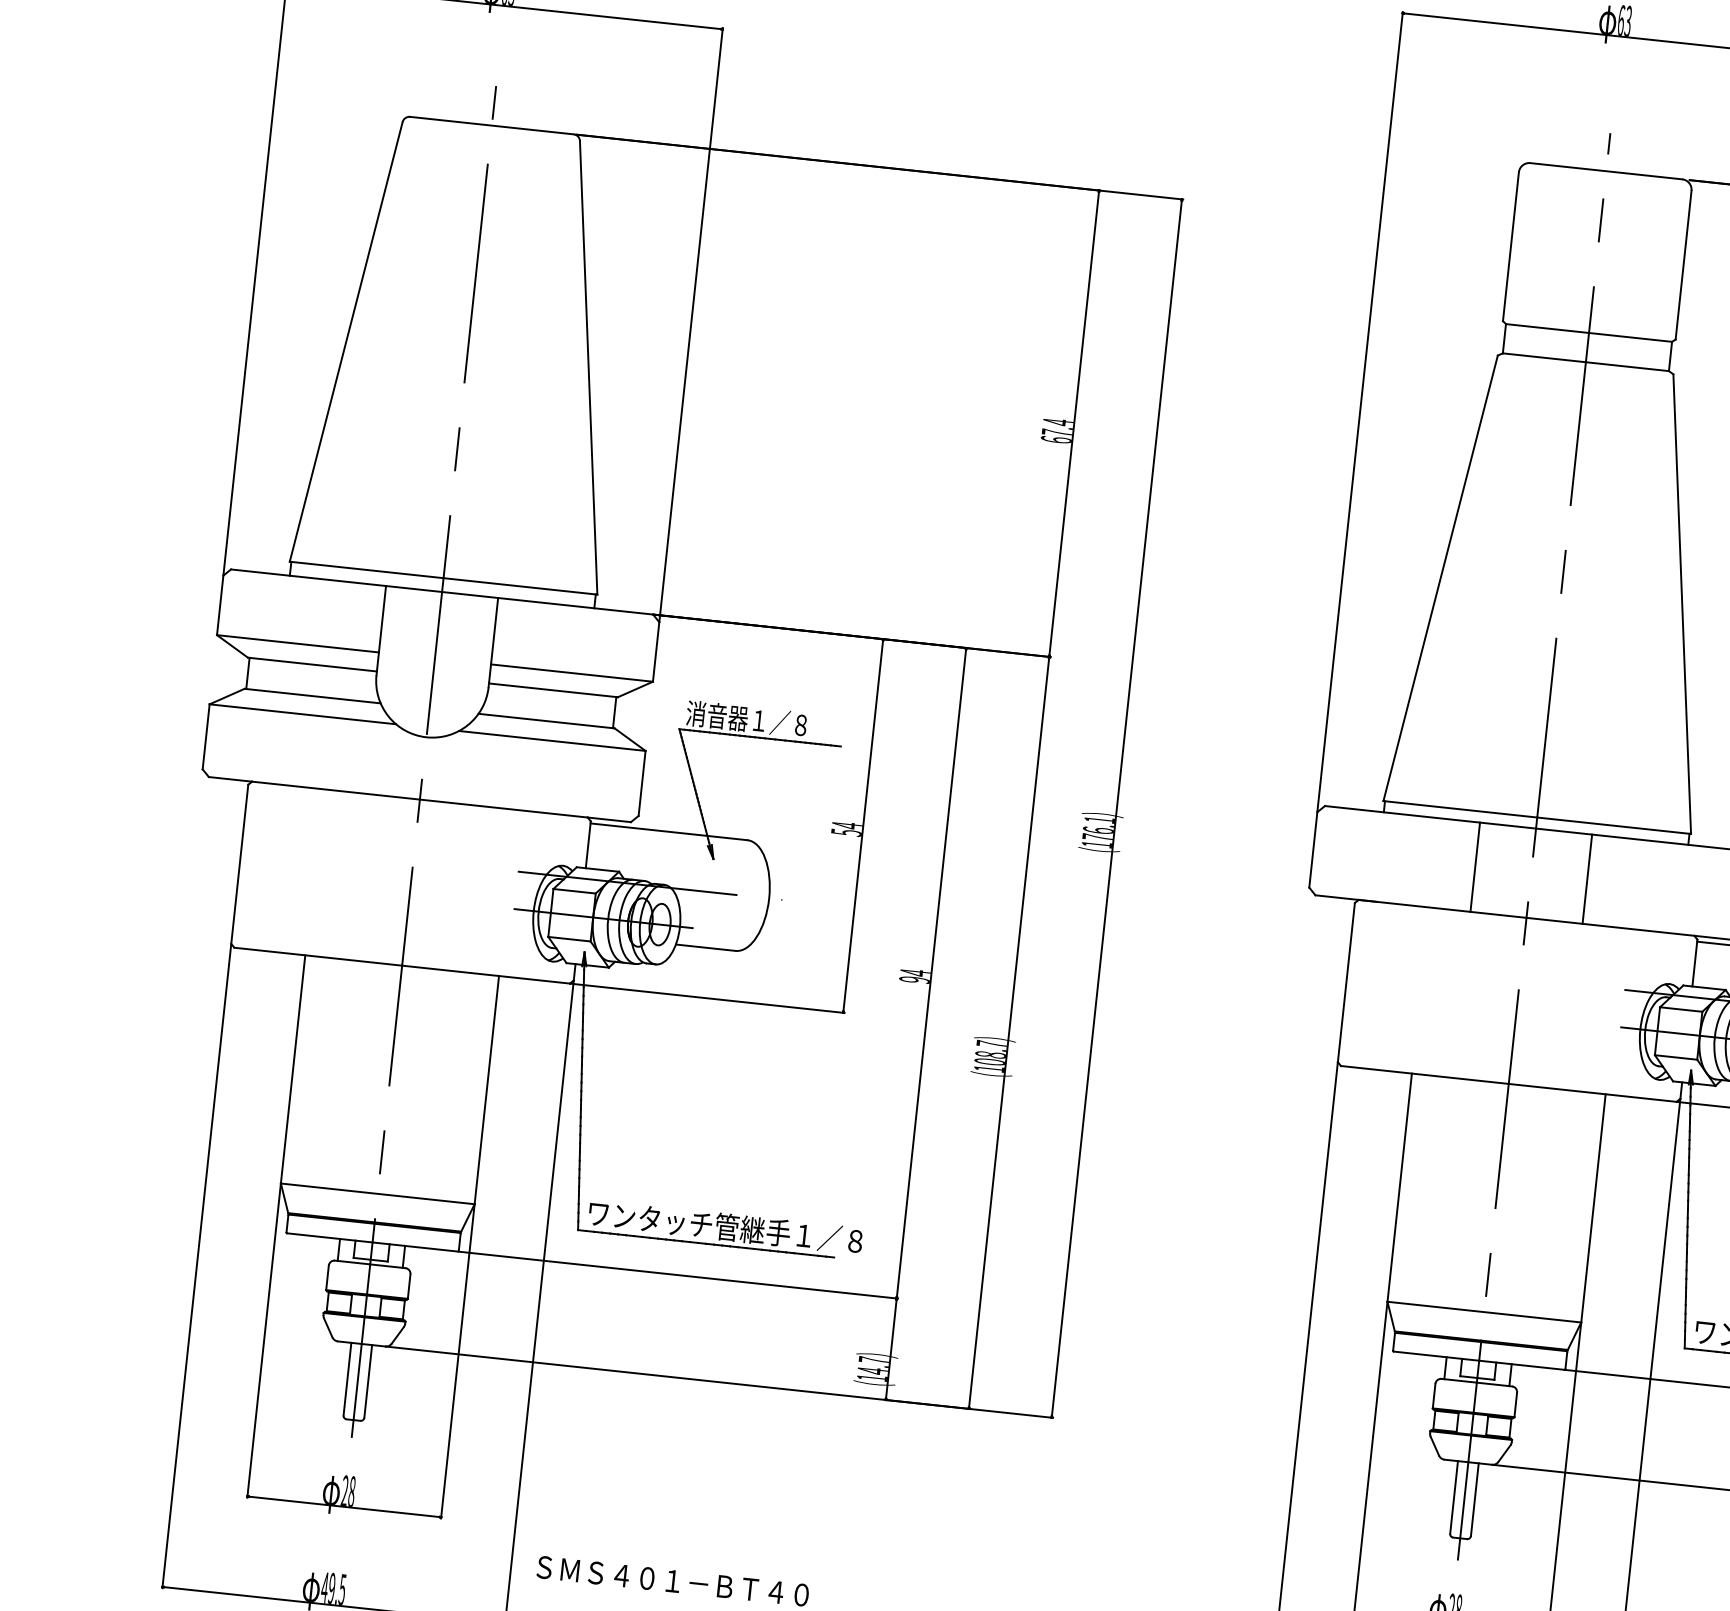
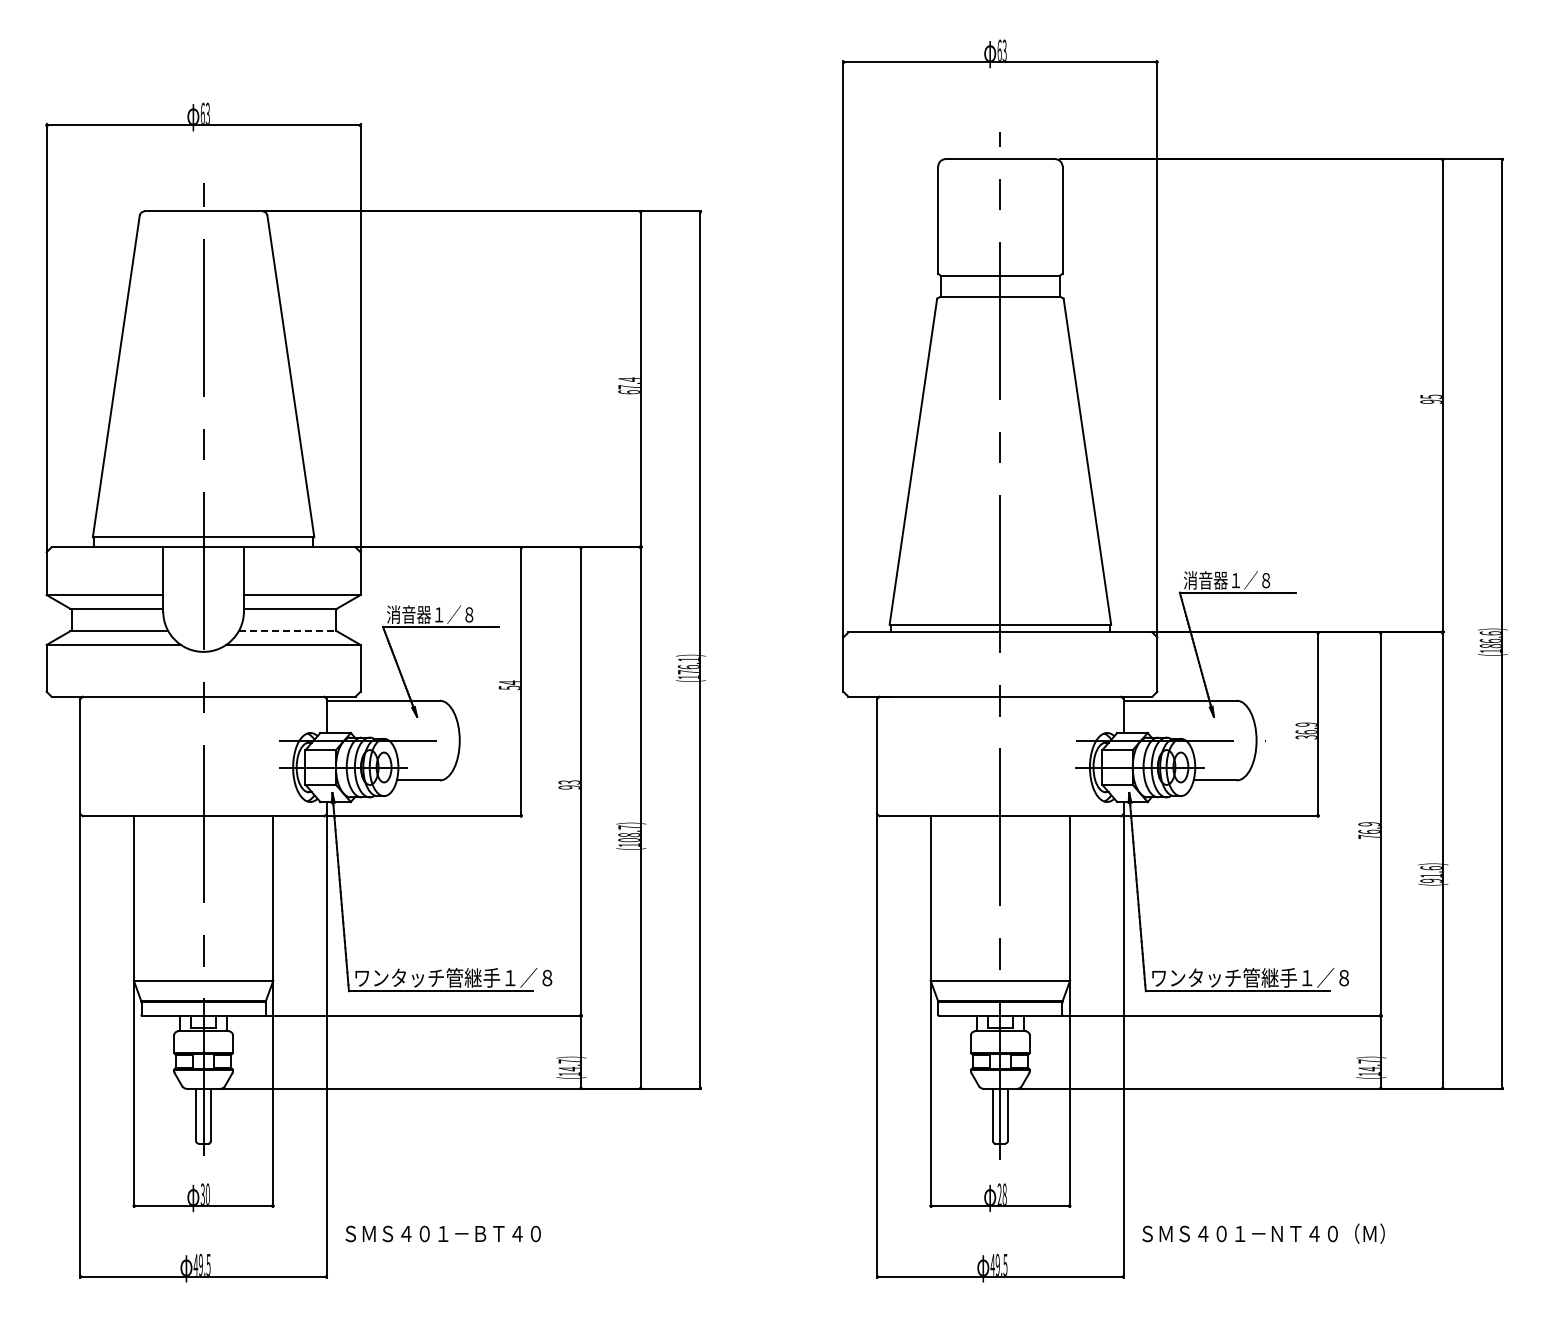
line: (546, 721) -> (287, 631), solid -> dashed
line: (1475, 867) -> (960, 664), removed
line: (1586, 879) -> (1040, 664), removed
text: (913, 972) -> (568, 782), 94 -> 93
text: (347, 1491) -> (204, 1194), 28 -> 30

